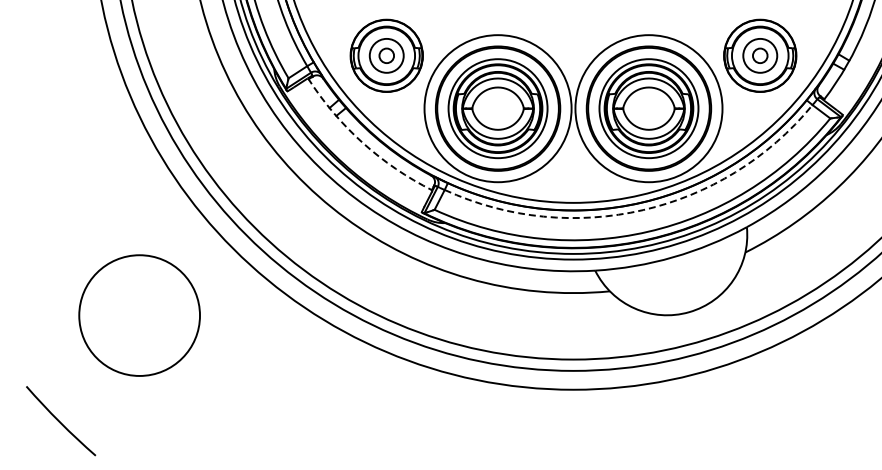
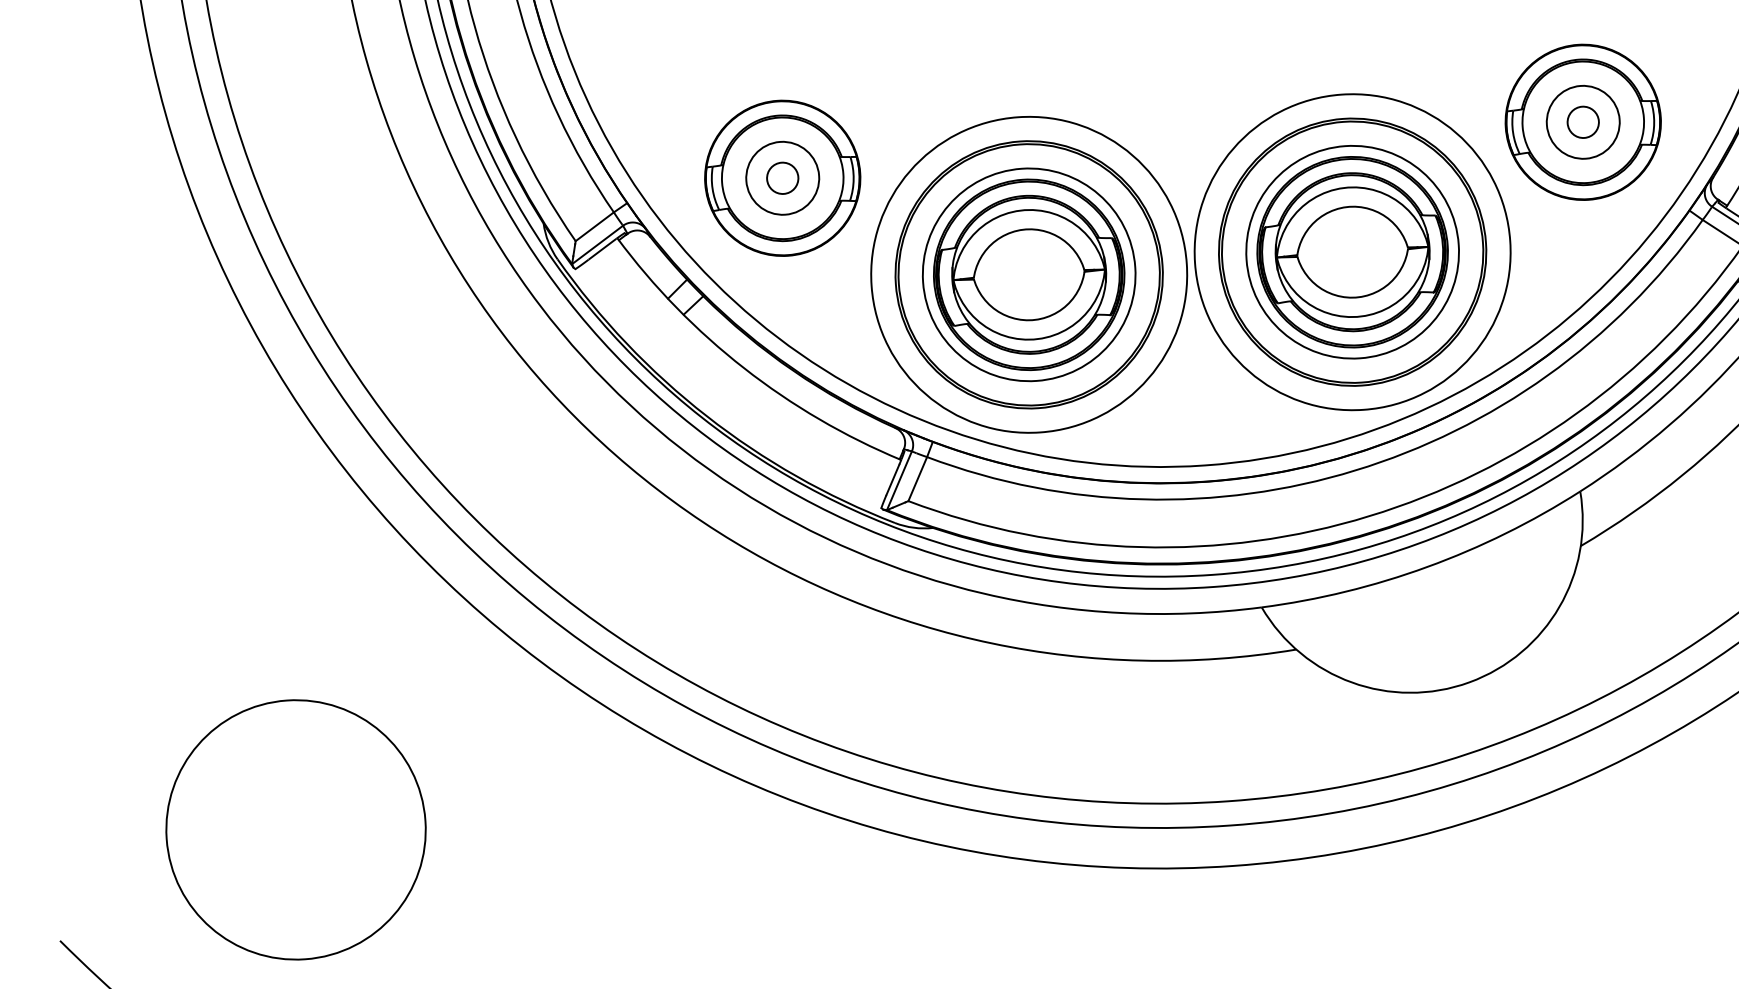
arc: (362, 142) -> (743, 367), dashed -> solid
arc: (643, 210) -> (1356, 471), dashed -> solid
circle: (139, 315) -> (295, 829), moved

